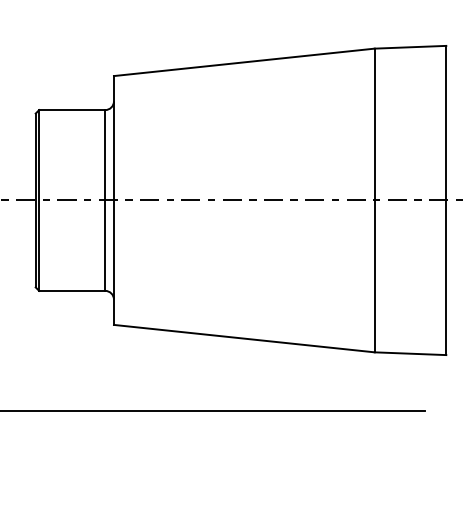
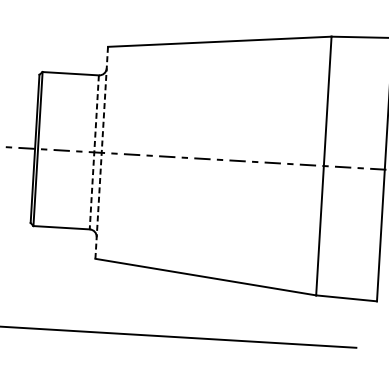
line: (105, 200) -> (94, 152), solid -> dashed
line: (113, 200) -> (101, 152), solid -> dashed

